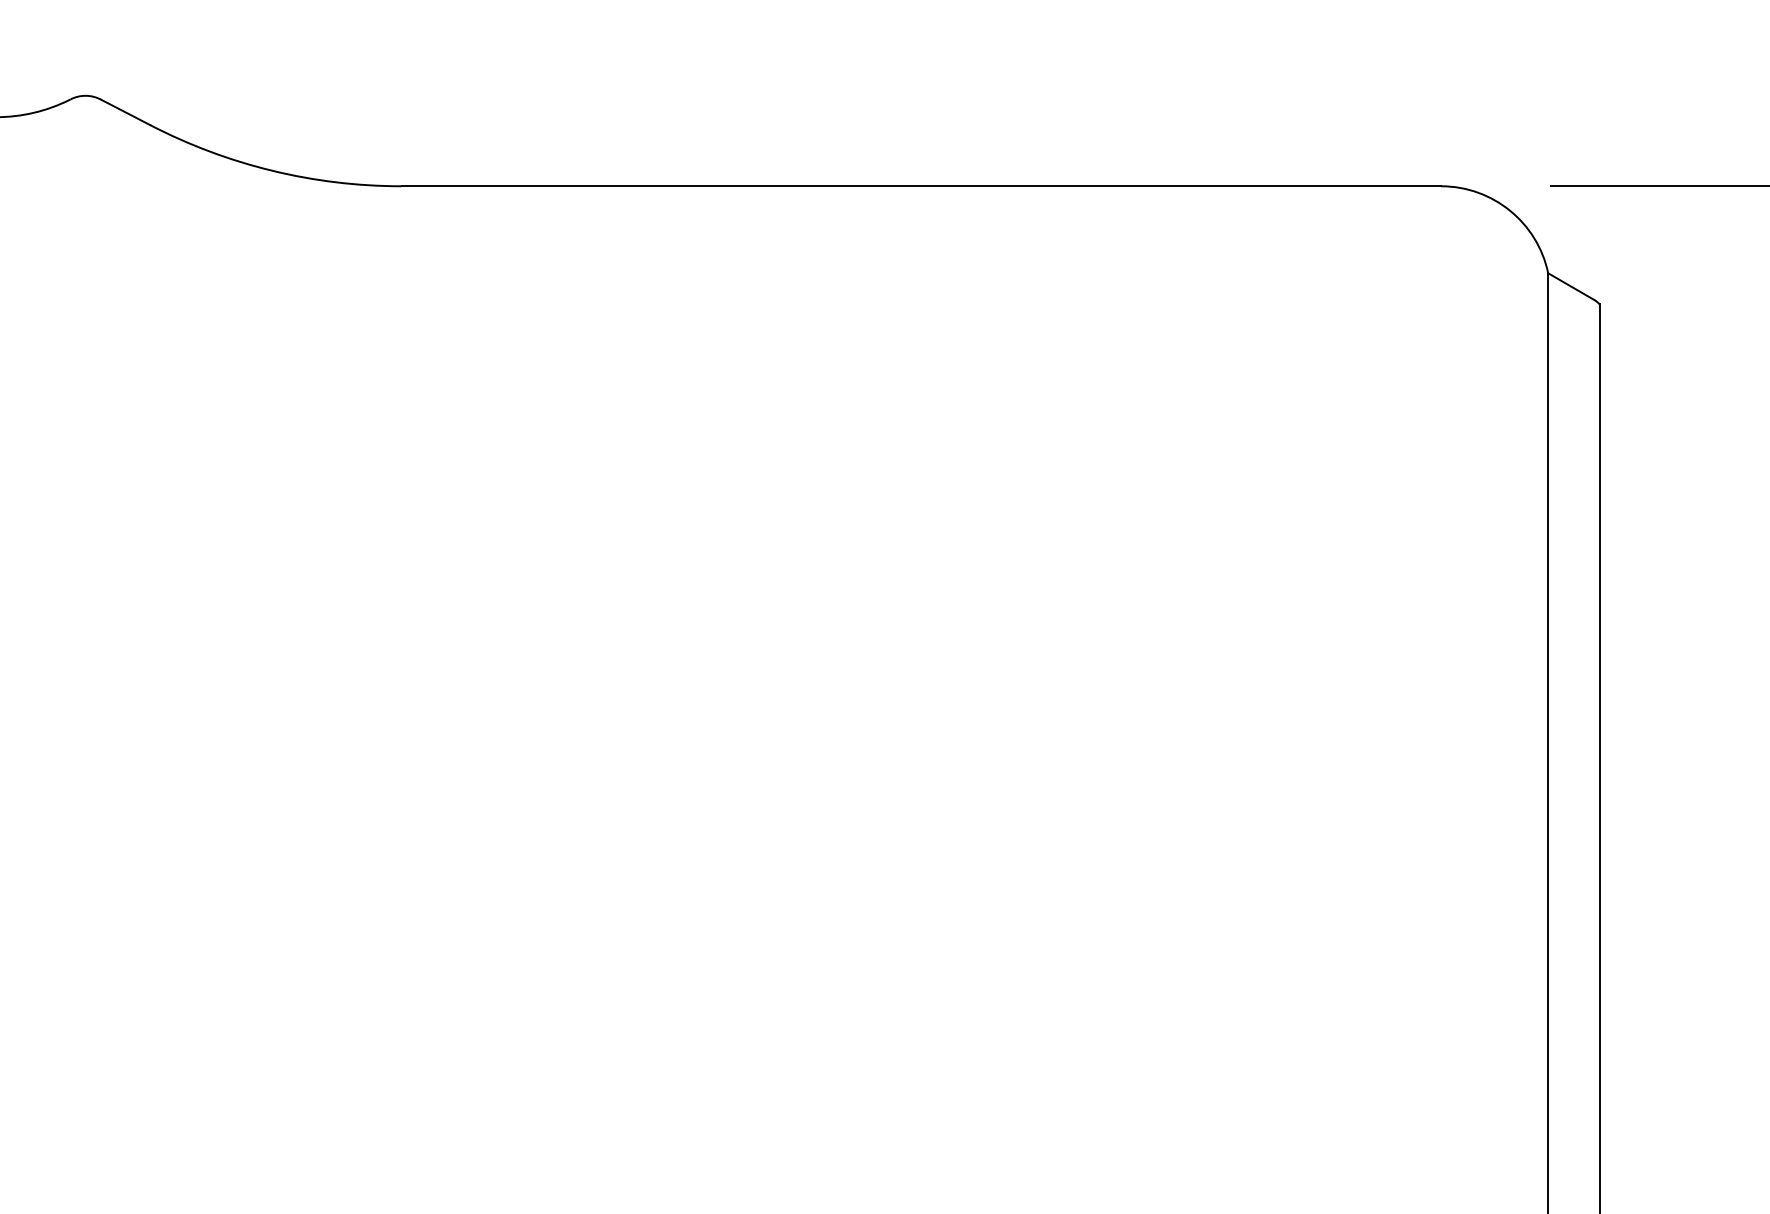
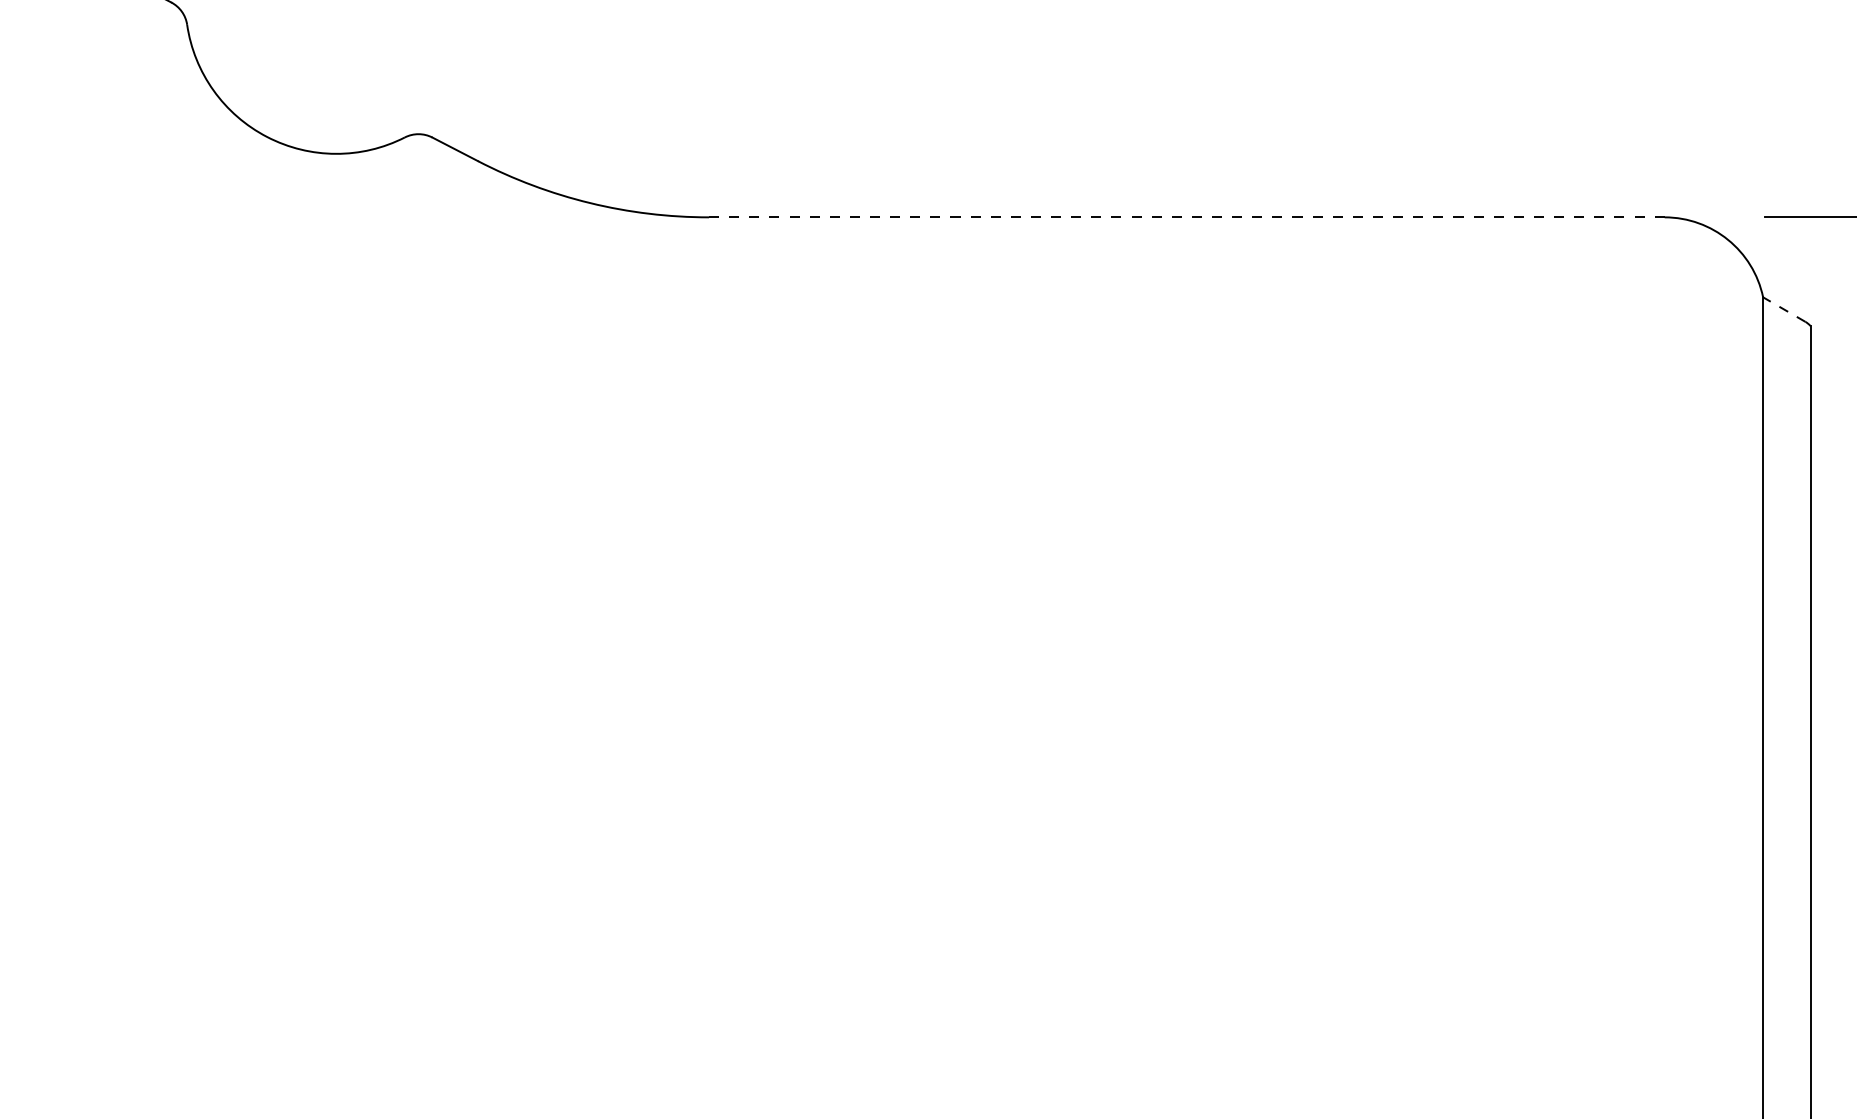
line: (920, 186) -> (1186, 217), solid -> dashed
line: (1571, 286) -> (1784, 309), solid -> dashed

